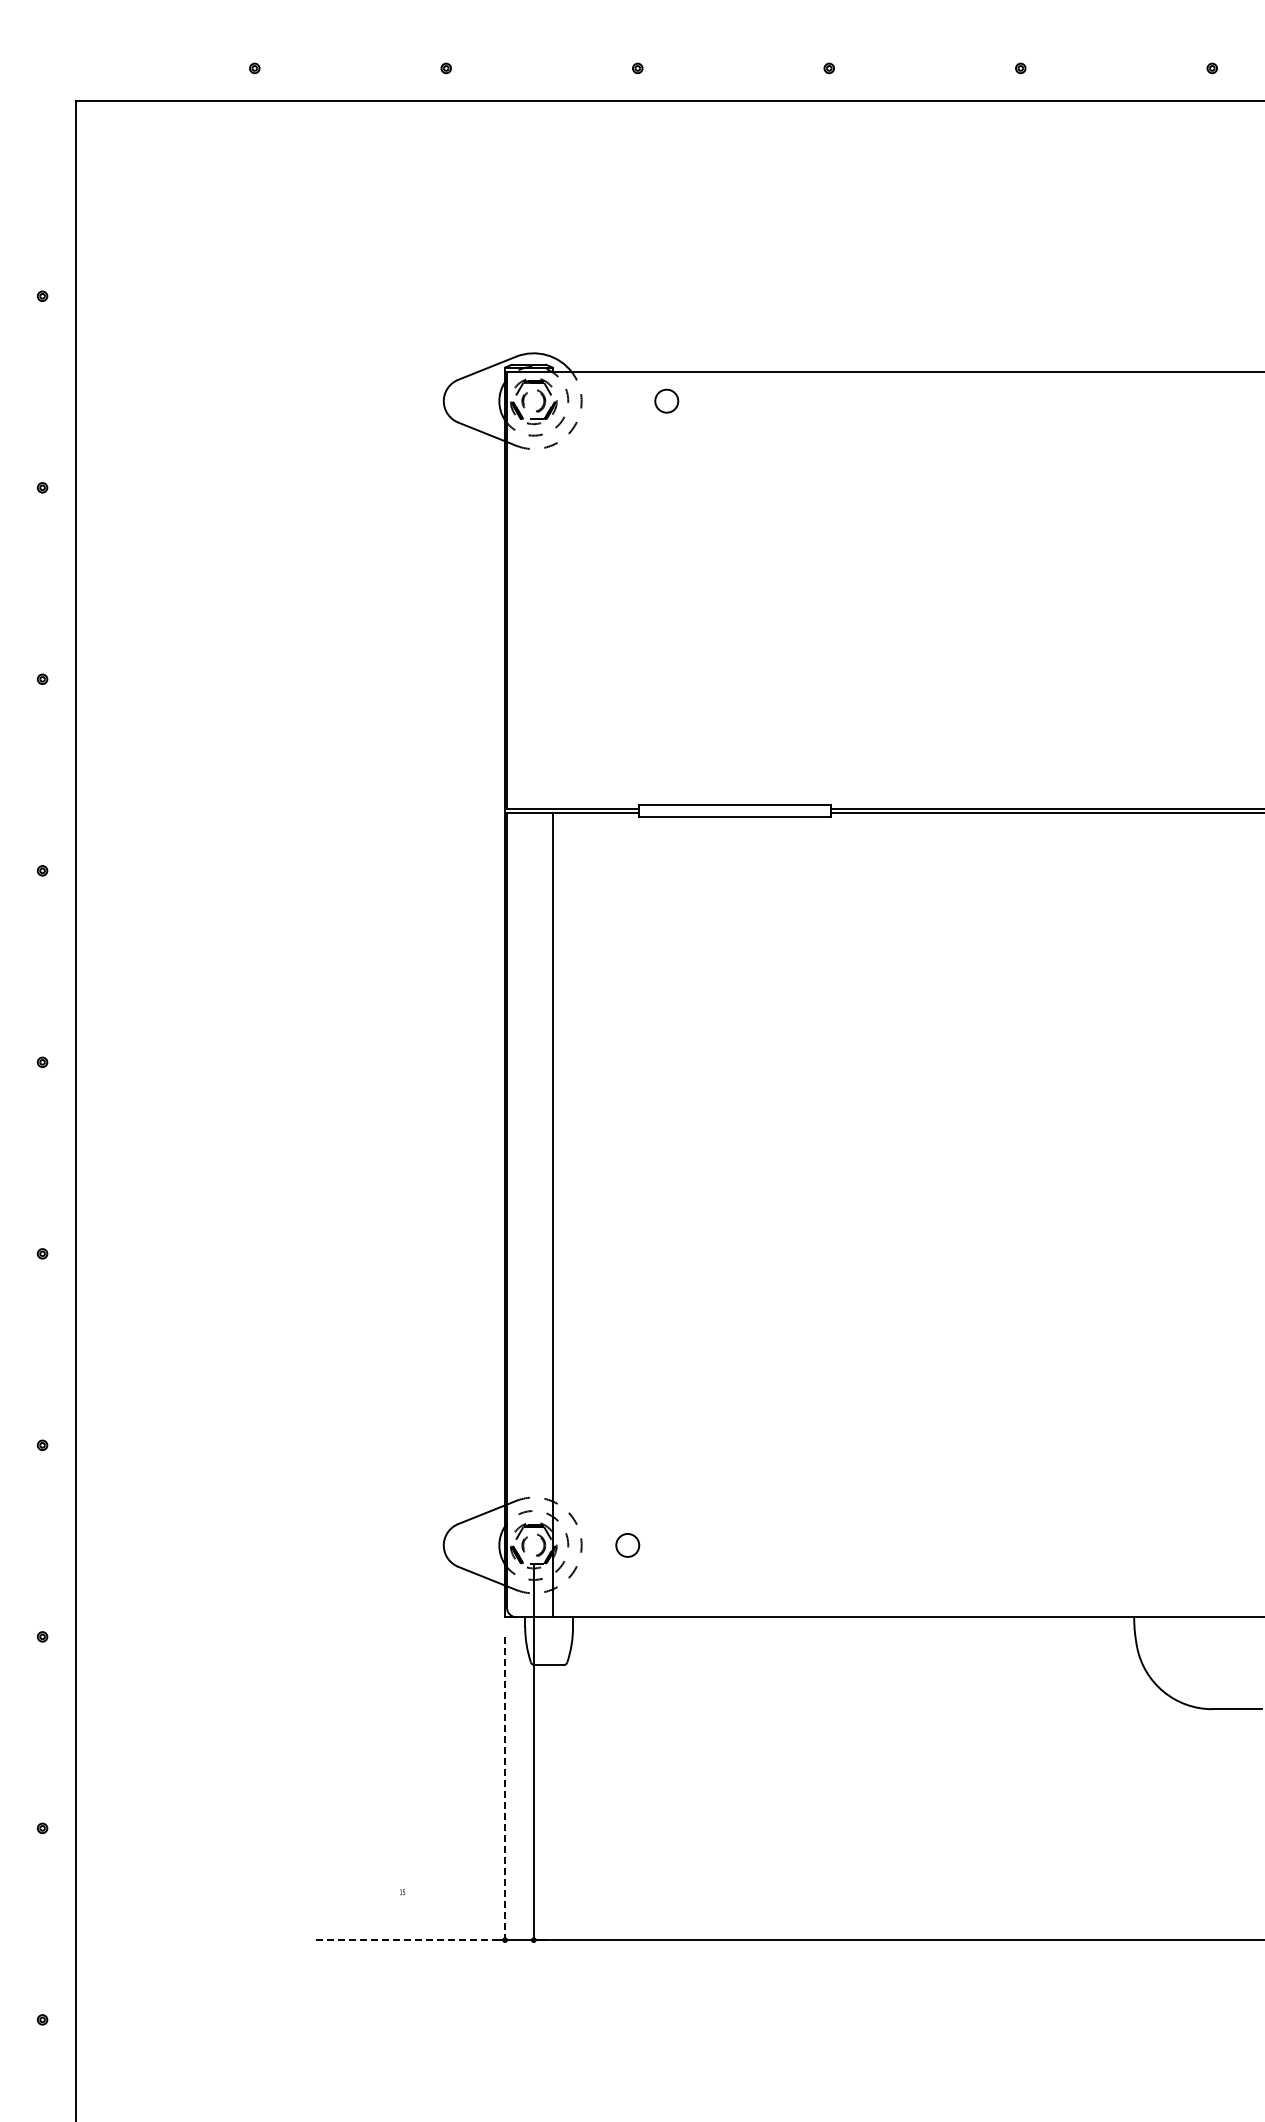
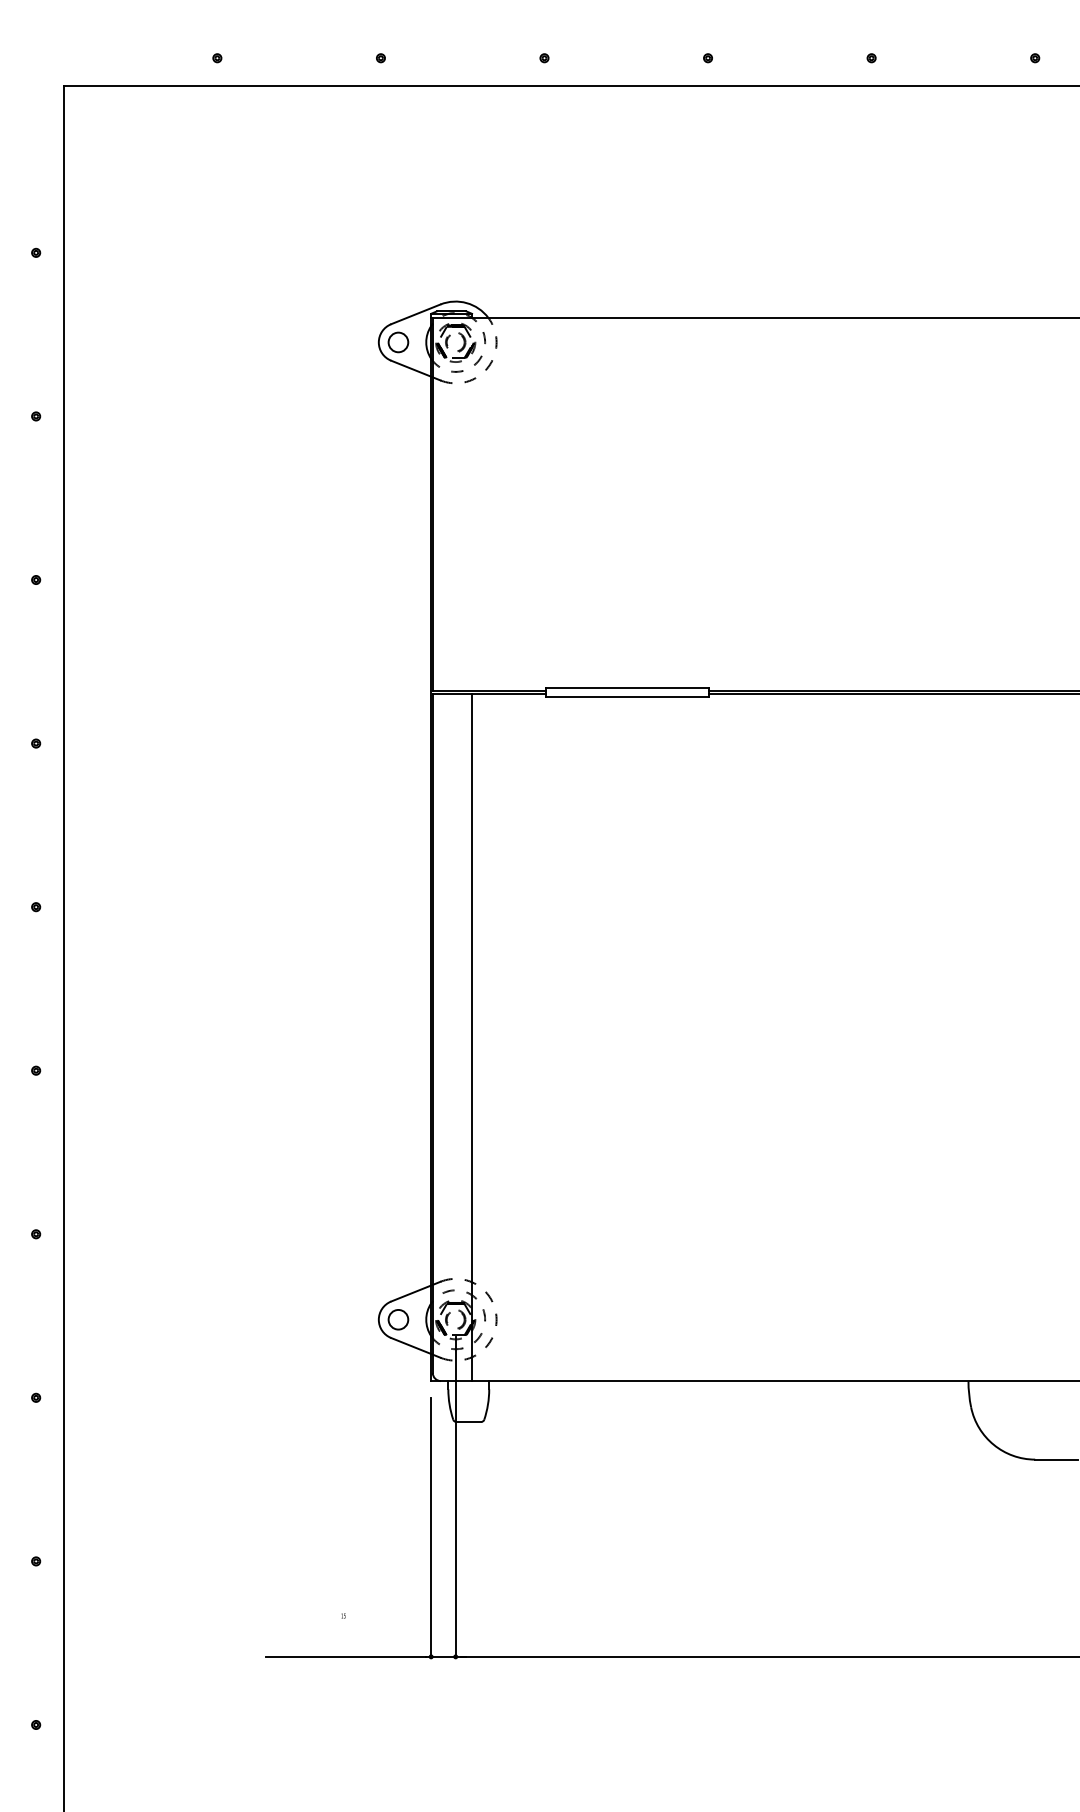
circle: (666, 400) -> (398, 341), moved
circle: (627, 1545) -> (398, 1319), moved
line: (505, 1789) -> (431, 1528), dashed -> solid
line: (405, 1940) -> (346, 1657), dashed -> solid

